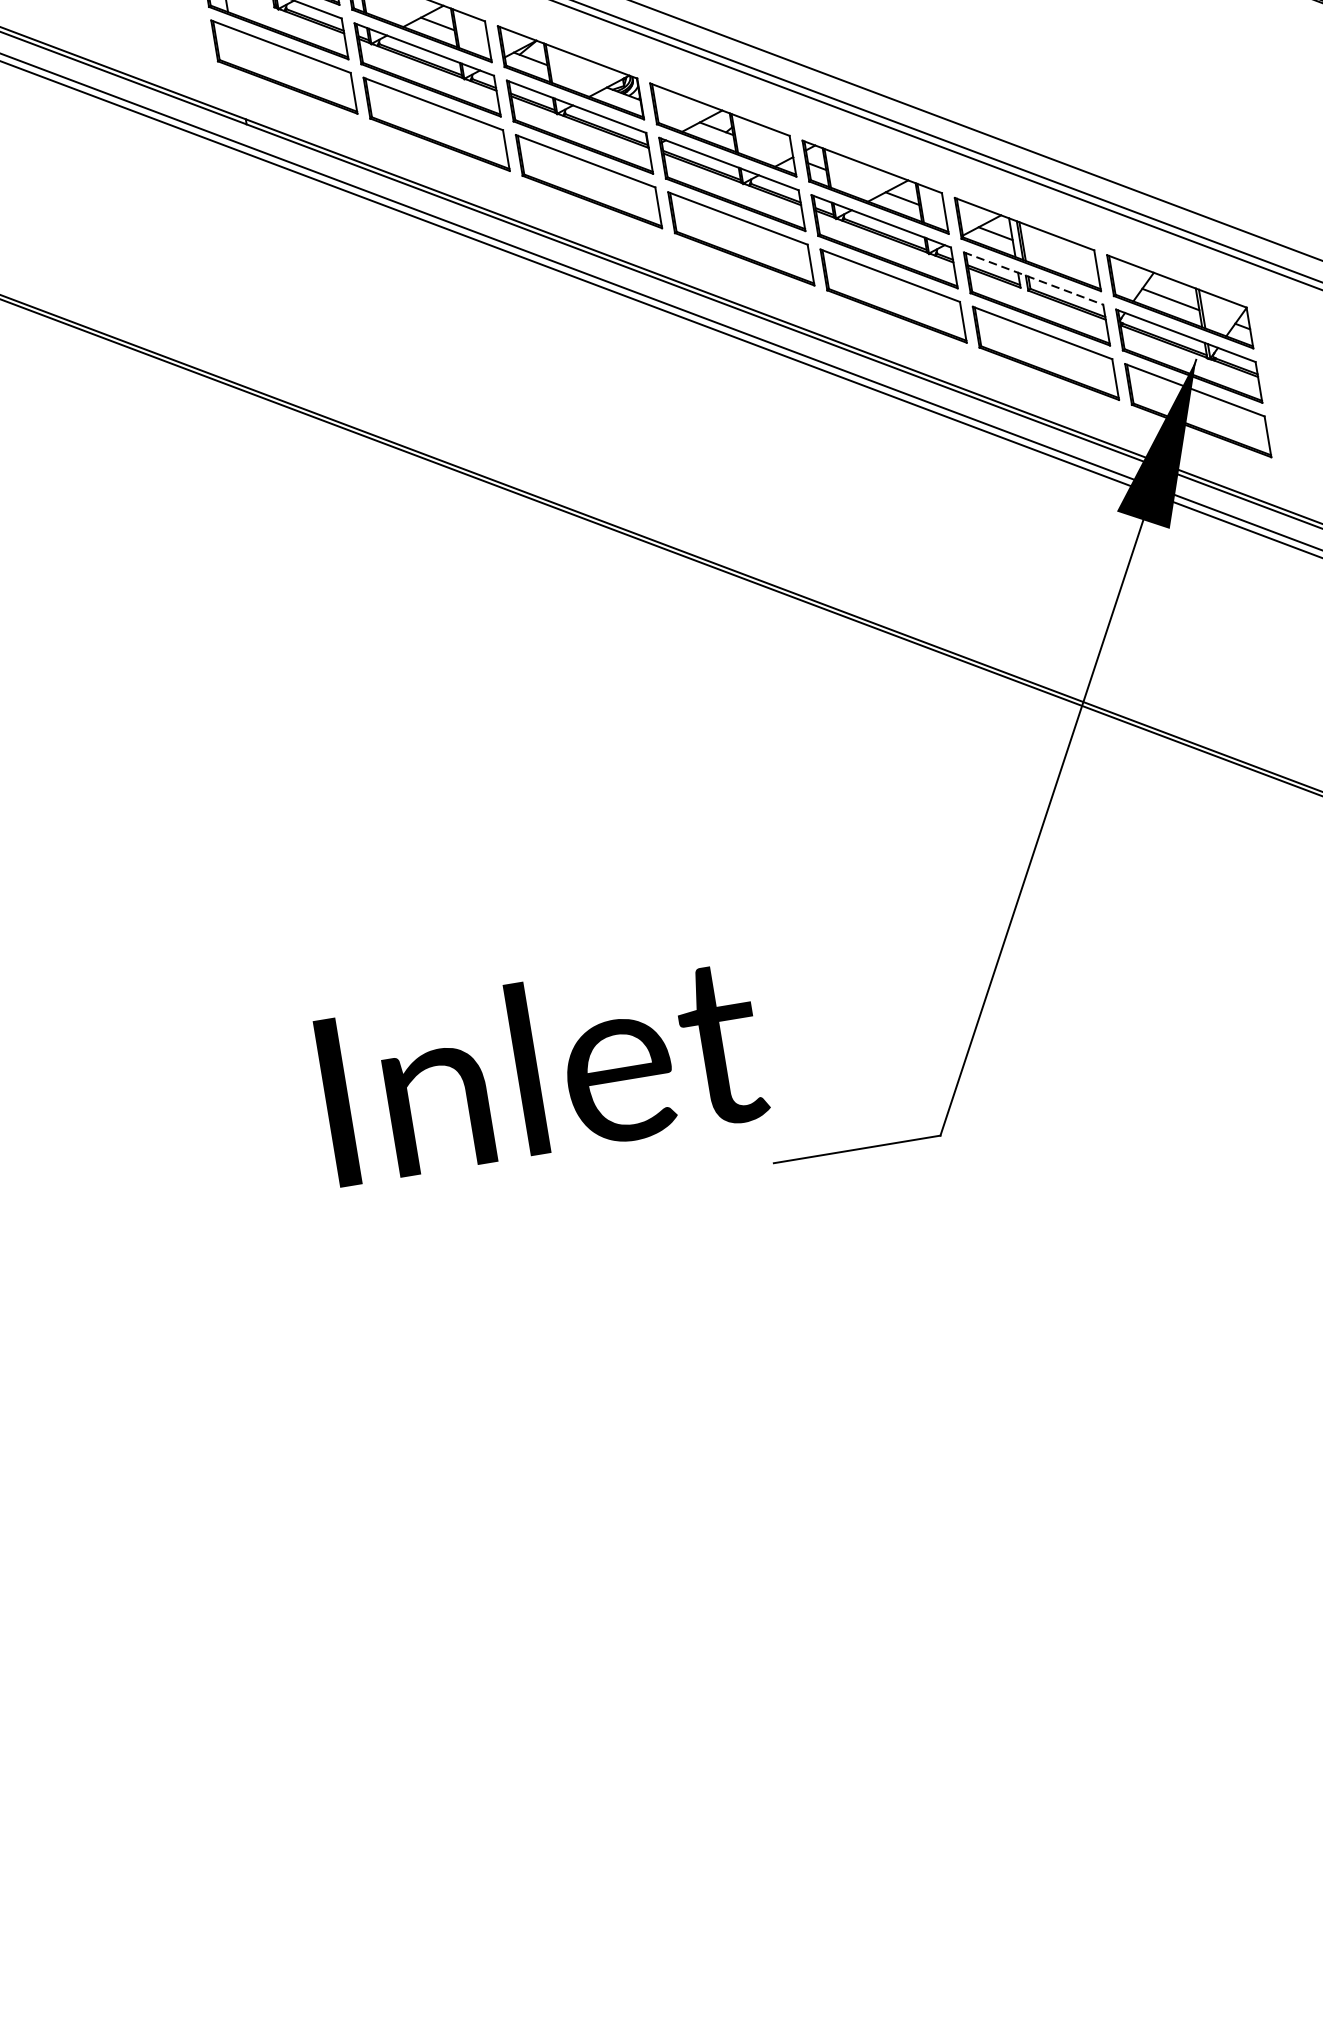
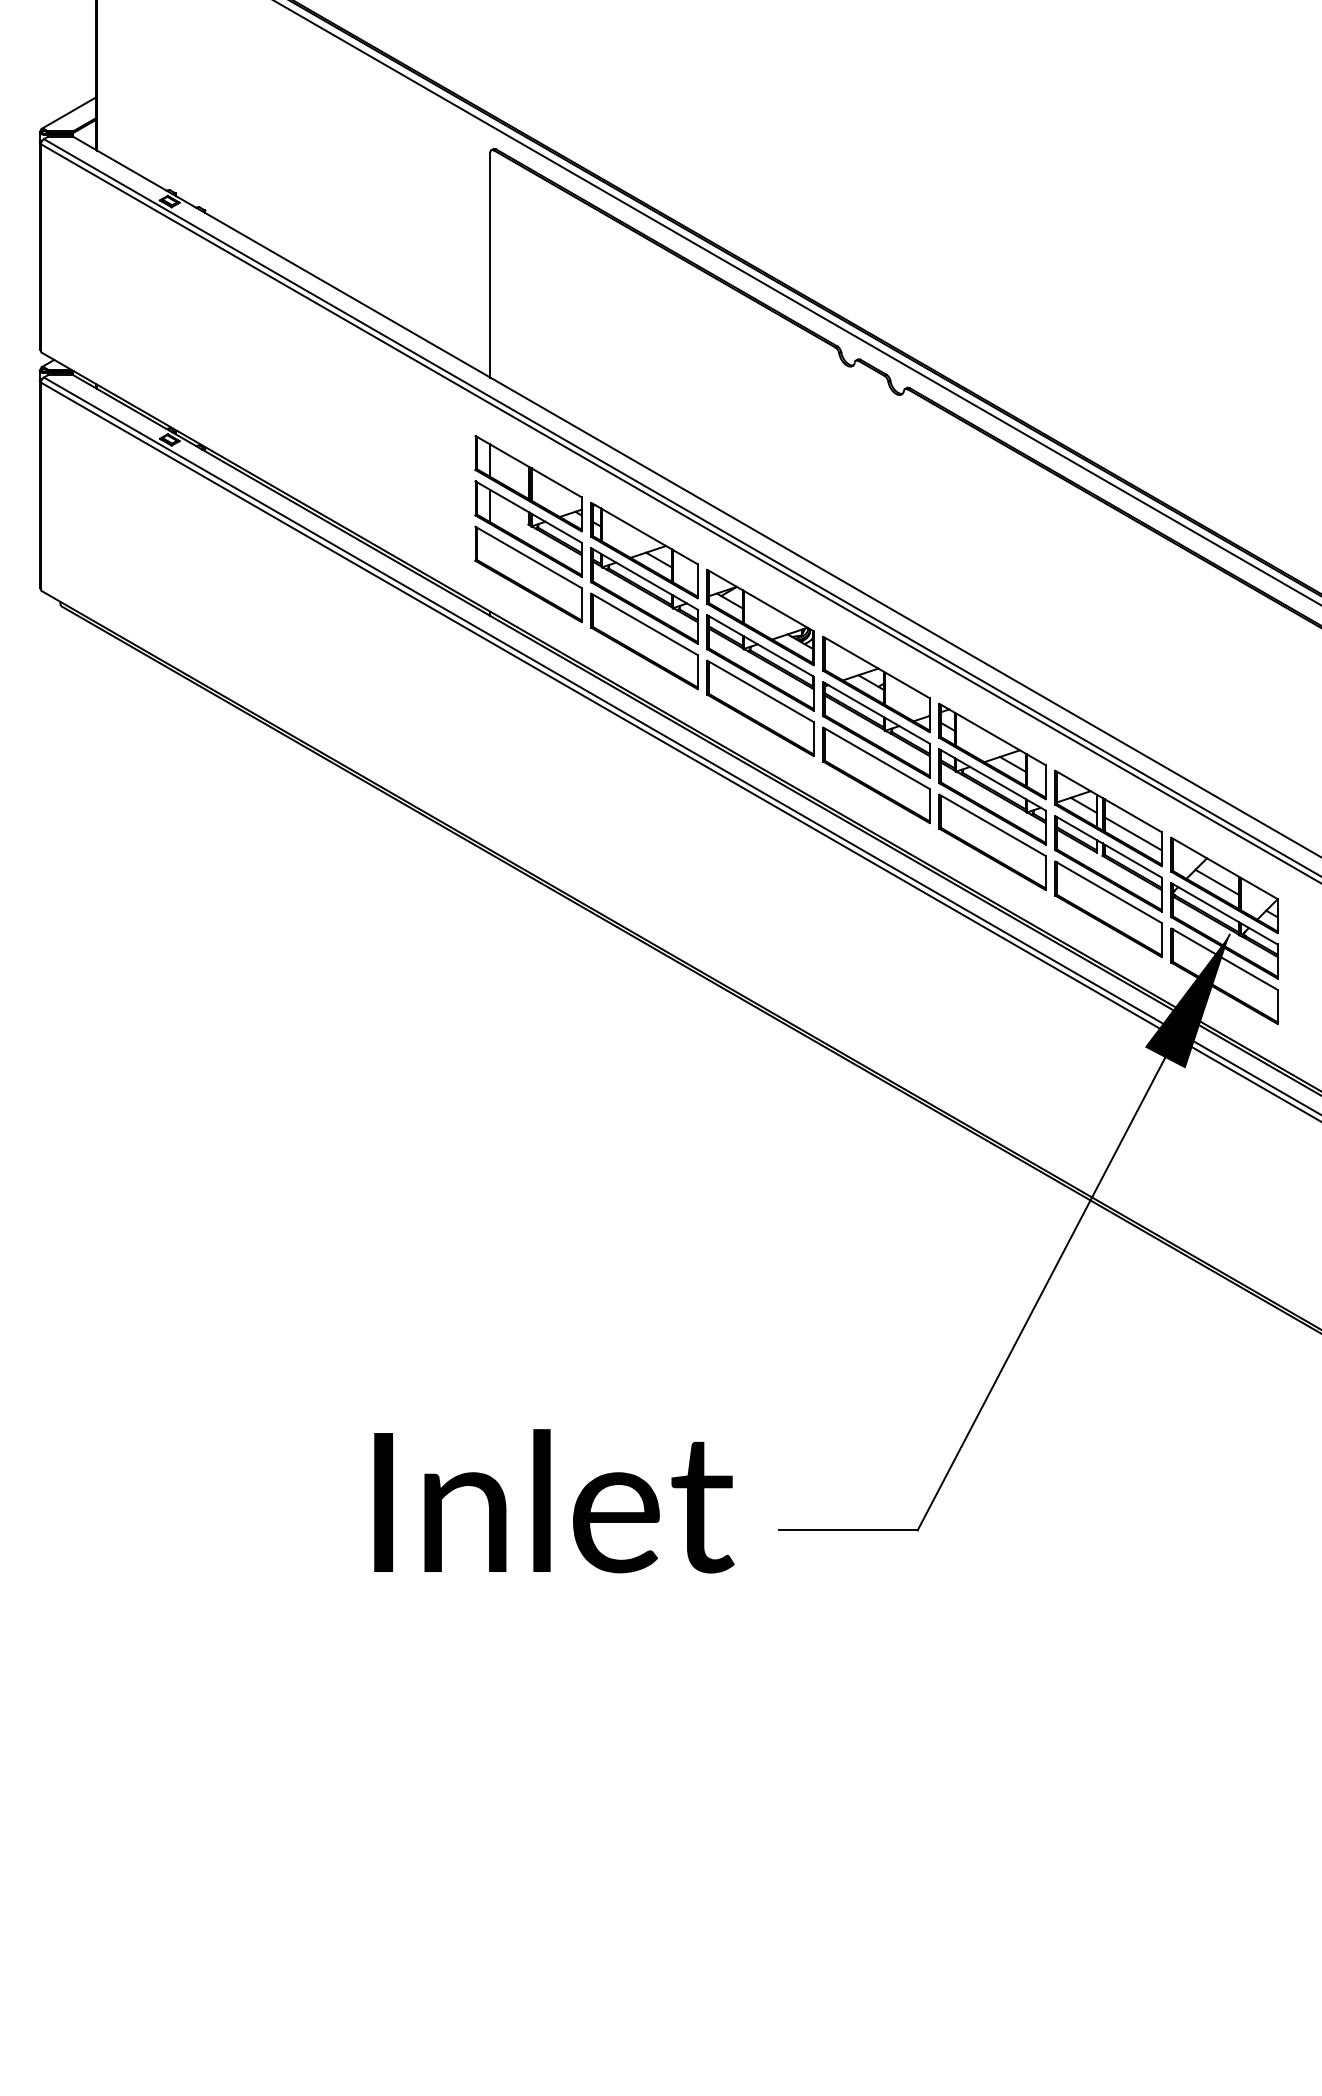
line: (1059, 257) -> (1132, 833), added
line: (1033, 279) -> (1108, 847), dashed -> solid
text: (542, 1067) -> (554, 1501), moved

